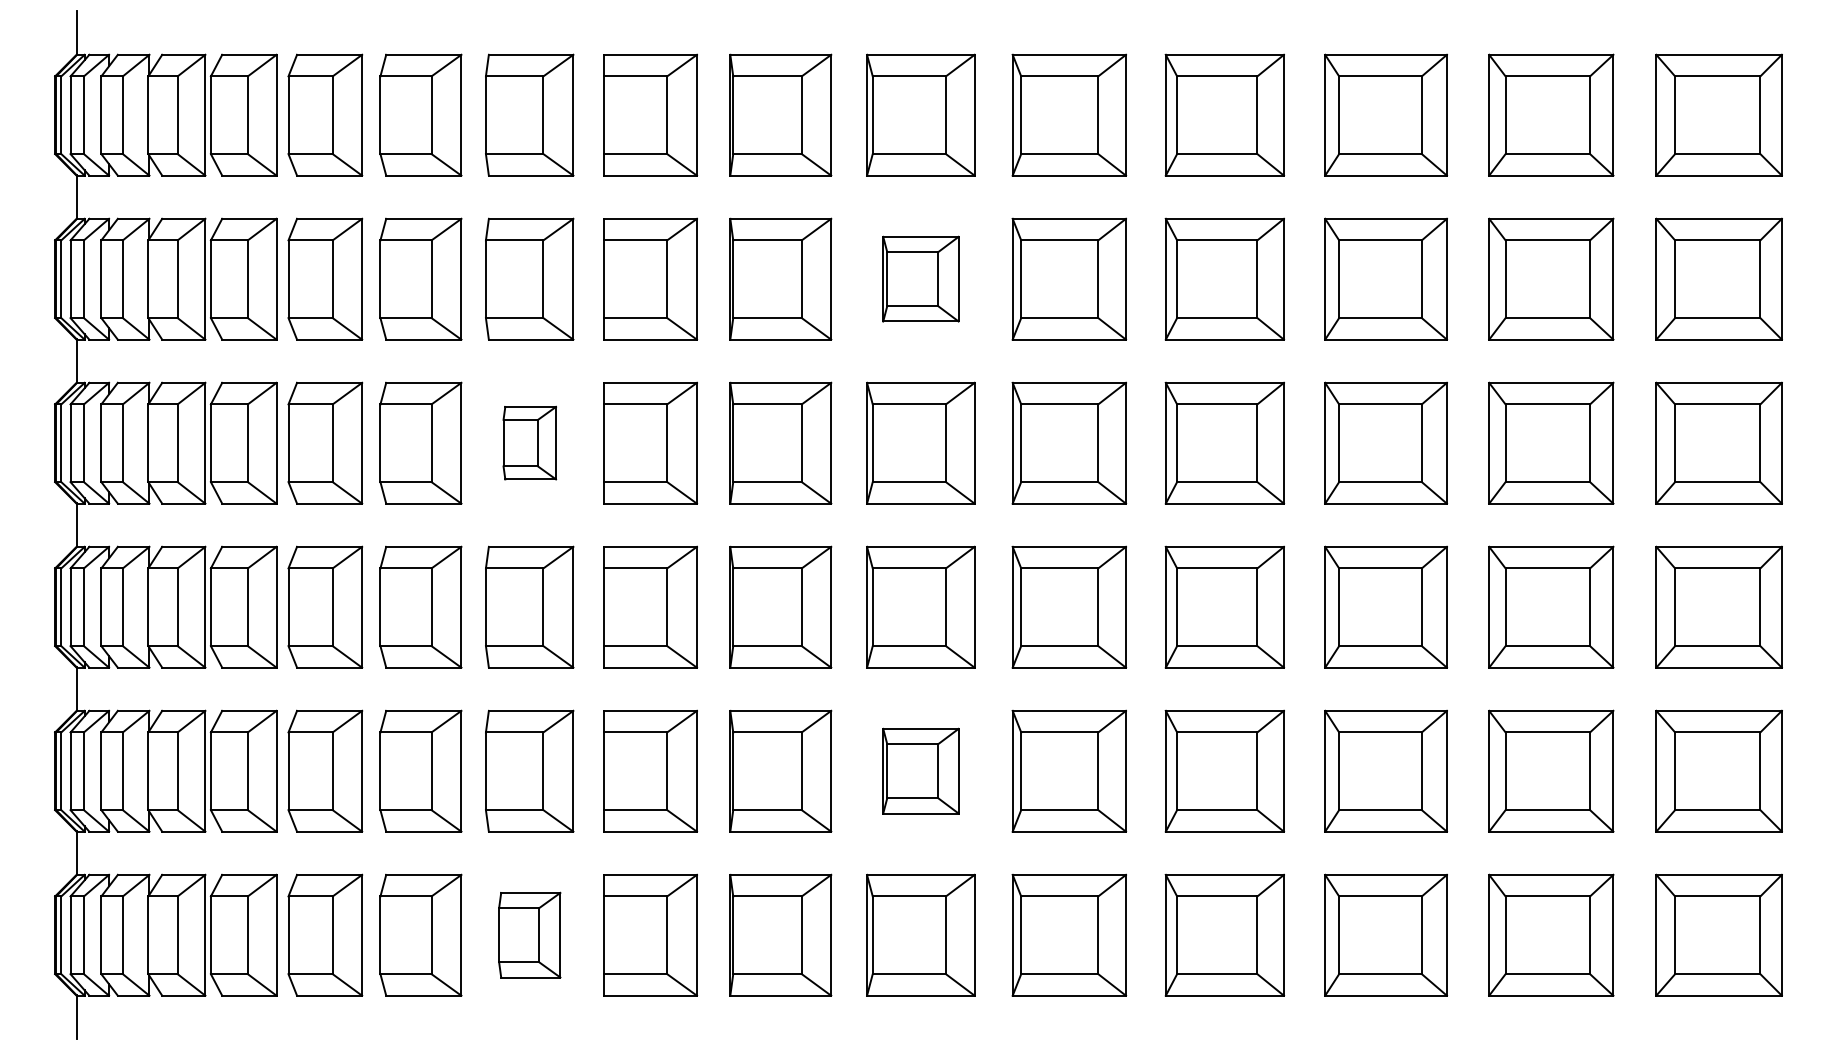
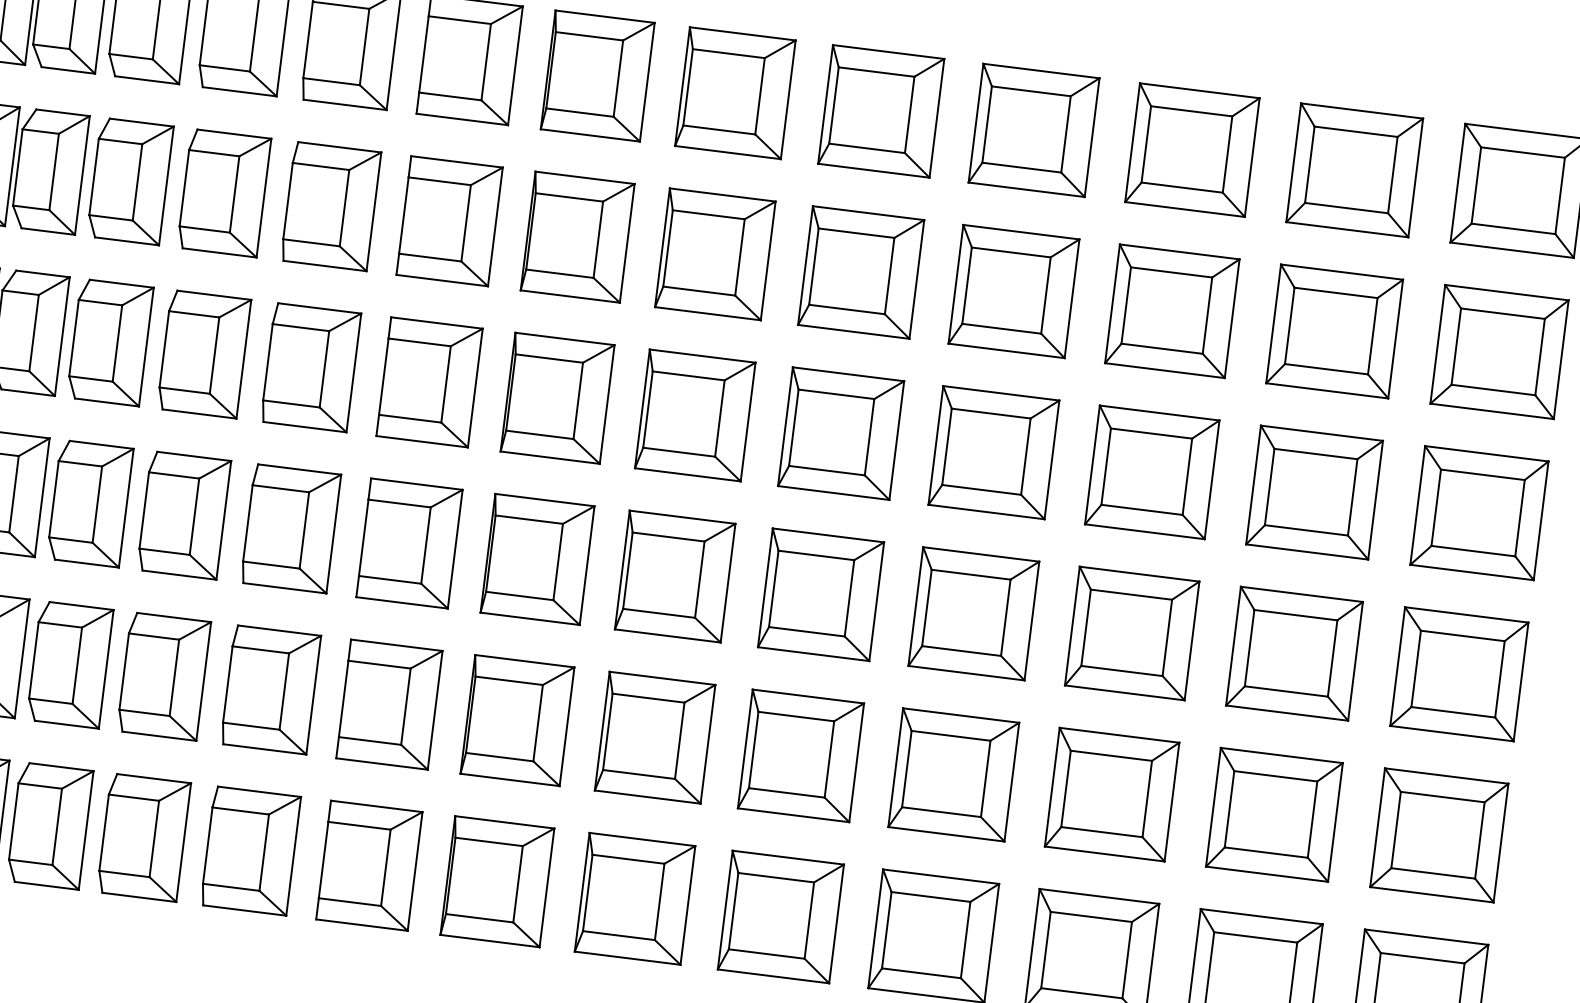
part: (920, 278) -> (715, 253), size x1.43
part: (529, 442) -> (310, 366), size x1.67
part: (920, 770) -> (654, 736), size x1.43
part: (529, 934) -> (250, 850), size x1.43

